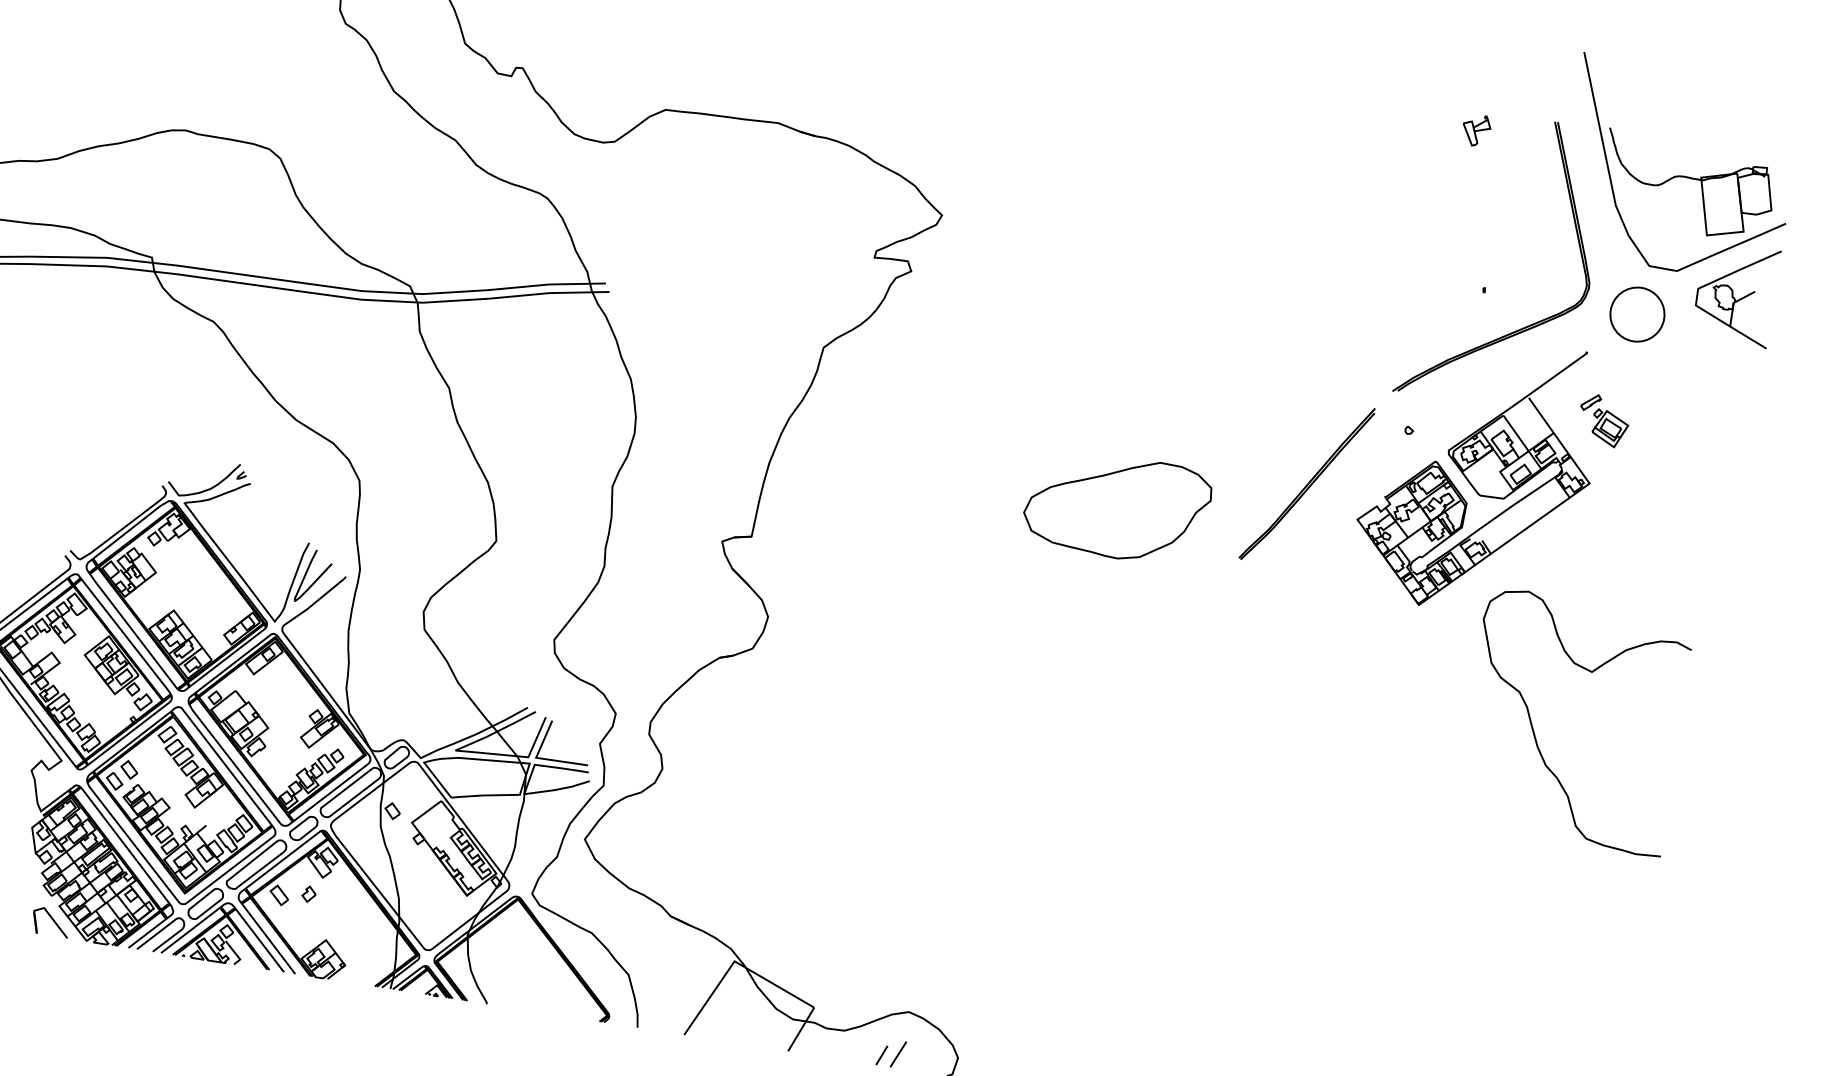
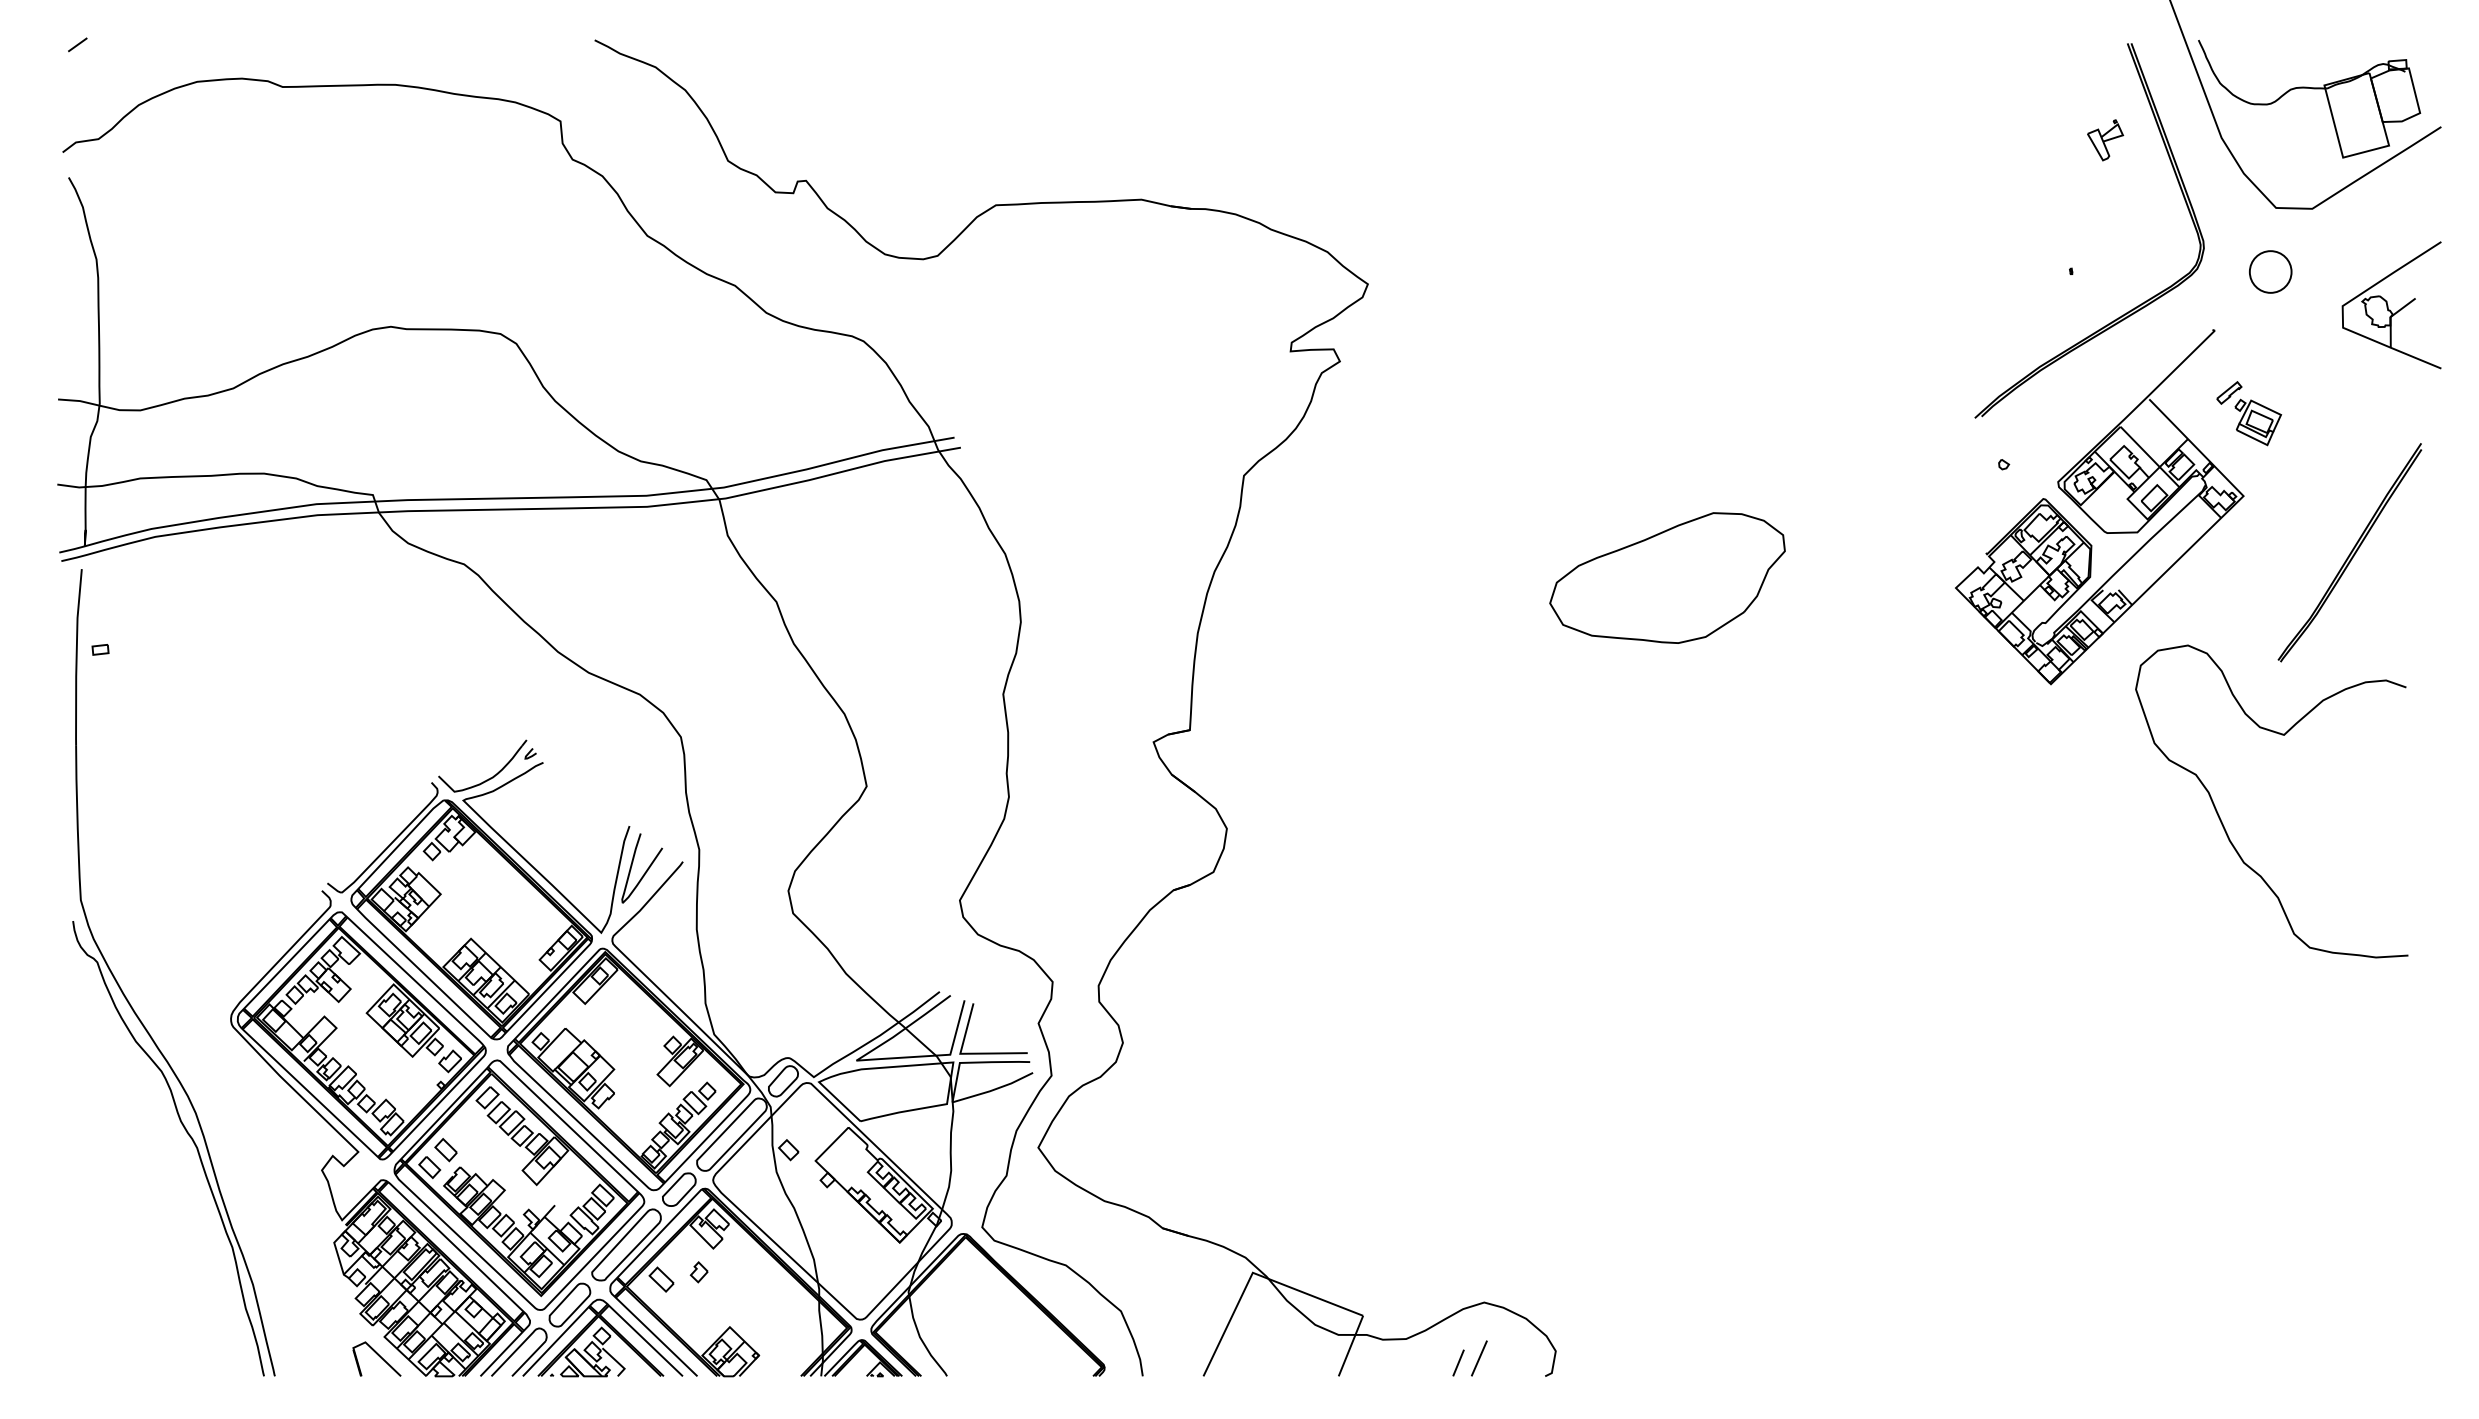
part: (1476, 130) -> (2105, 140), moved
part: (1735, 294) -> (2391, 305), moved
circle: (1637, 314) -> (2270, 271), size x0.6
part: (1306, 483) -> (2349, 552), moved
part: (1117, 506) -> (1667, 577), moved

